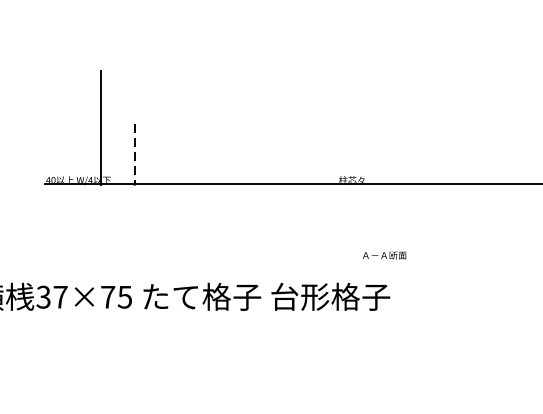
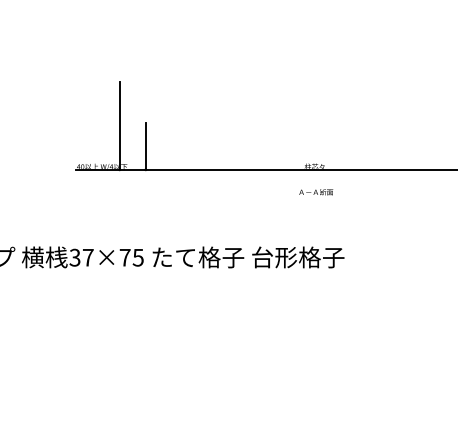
line: (134, 154) -> (145, 146), dashed -> solid
text: (385, 255) -> (316, 192), moved

